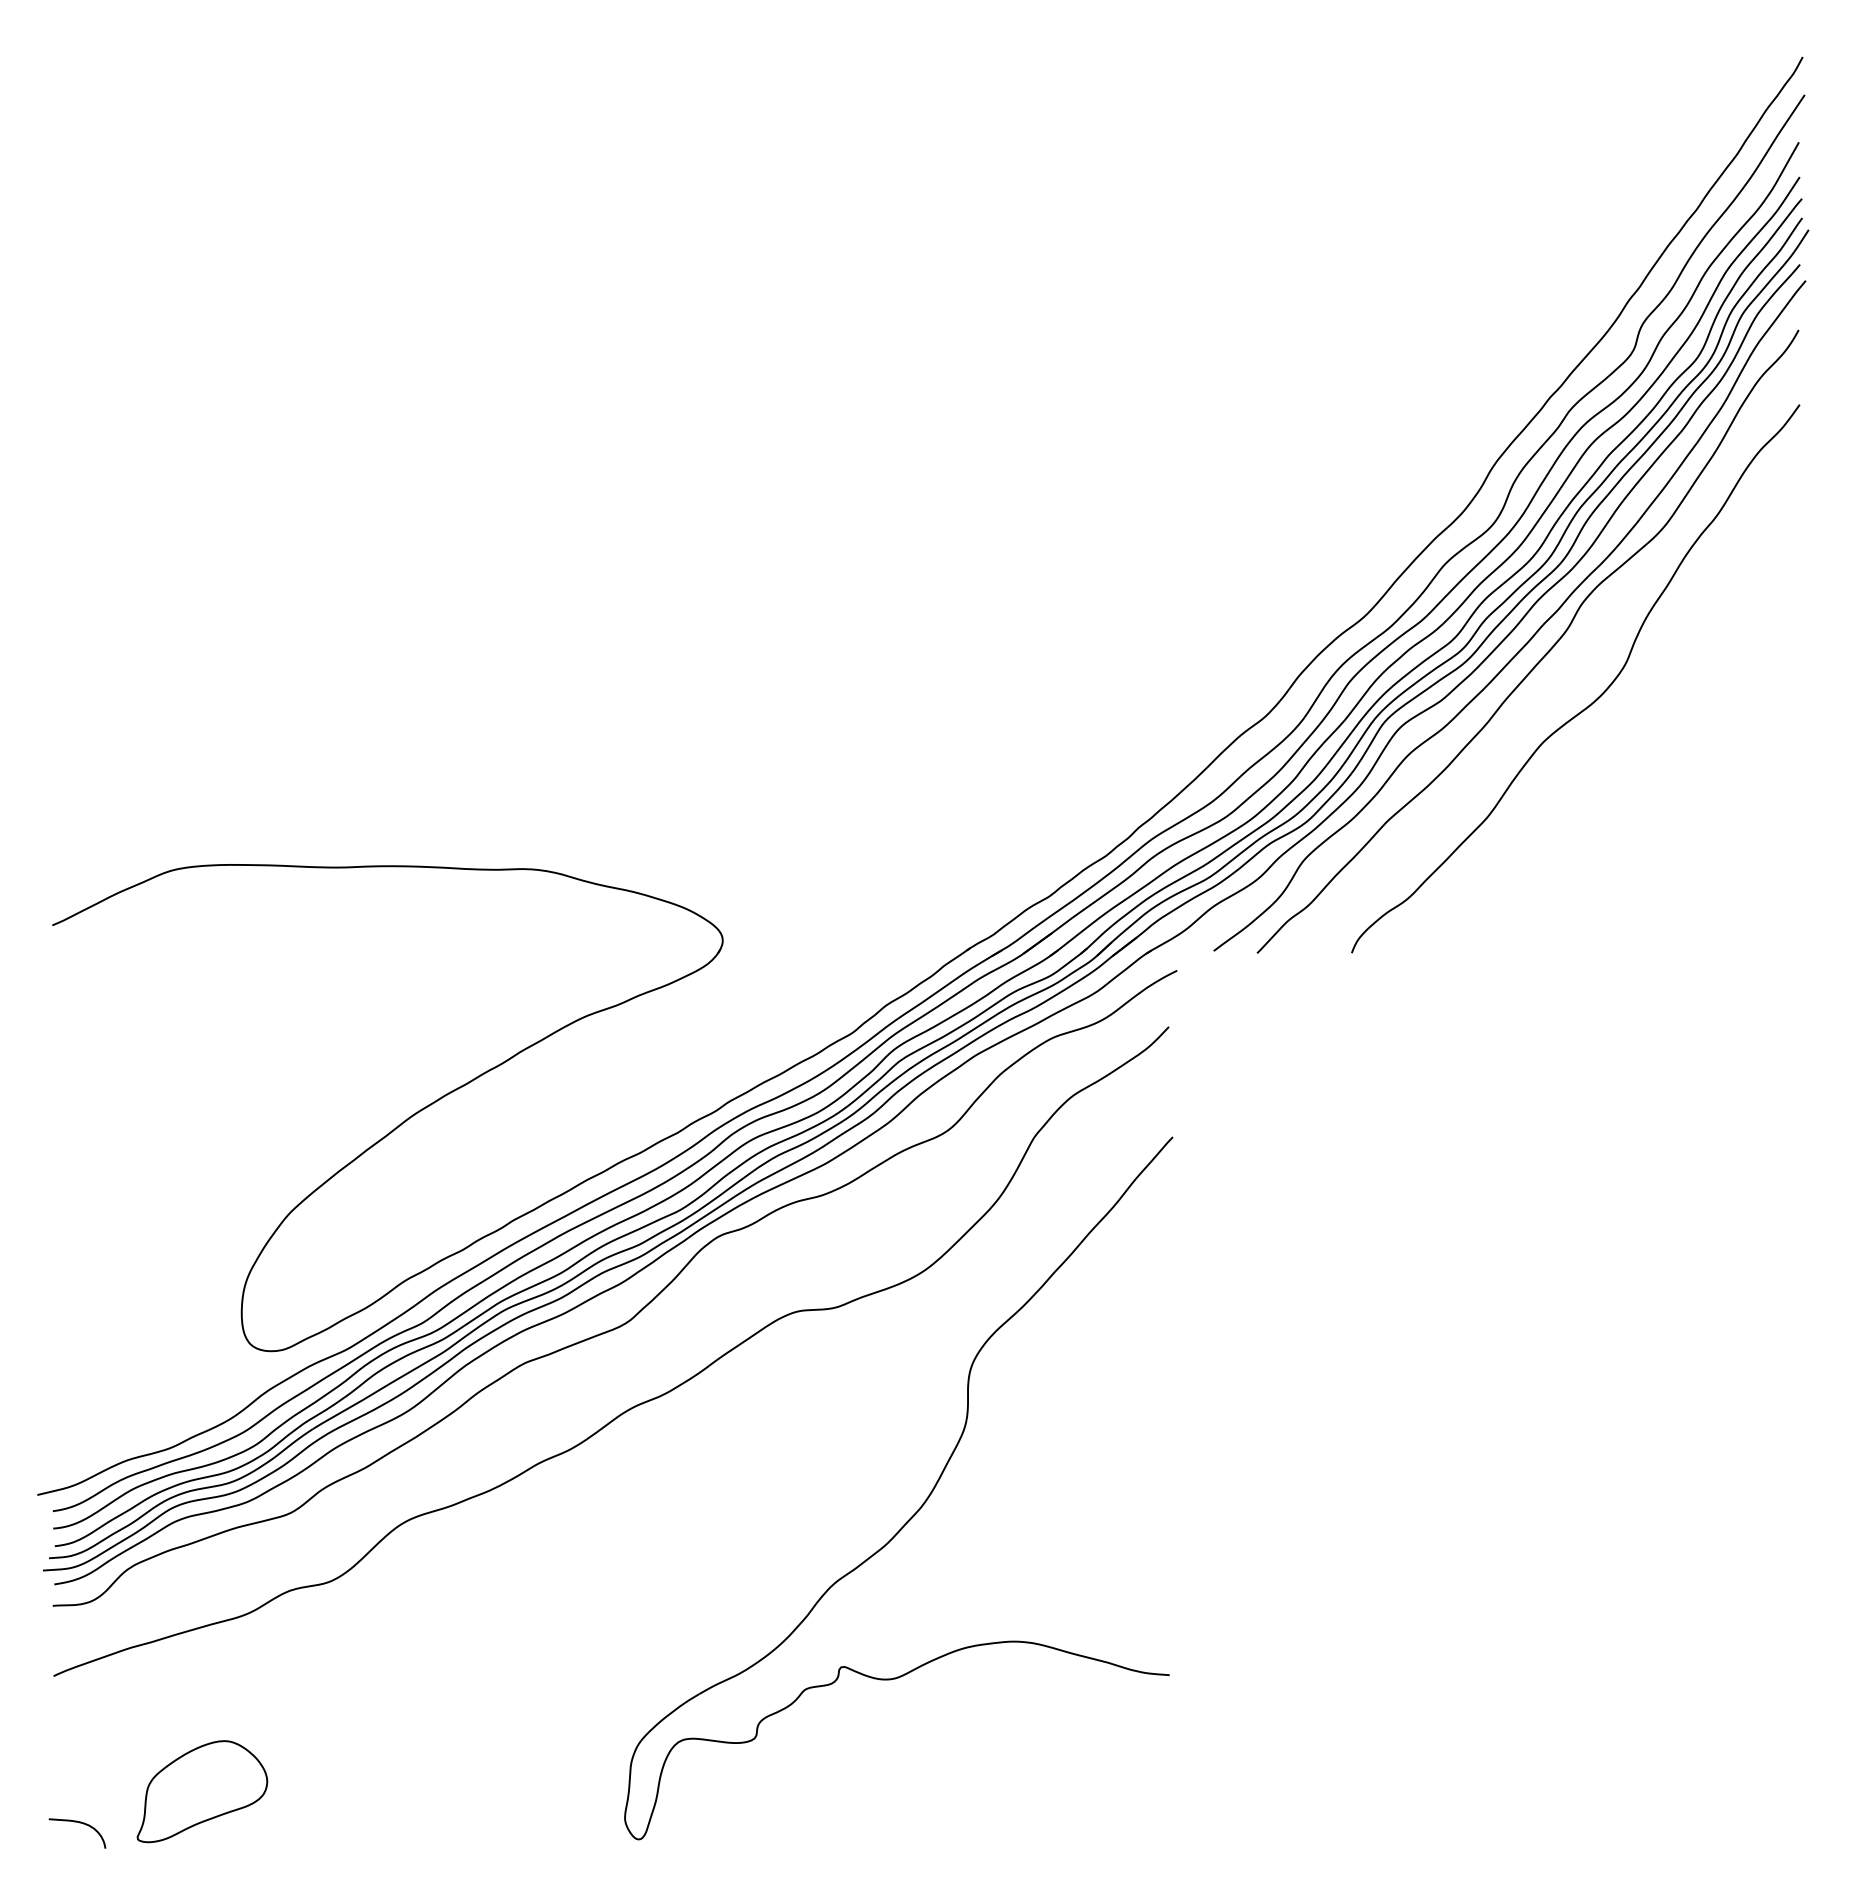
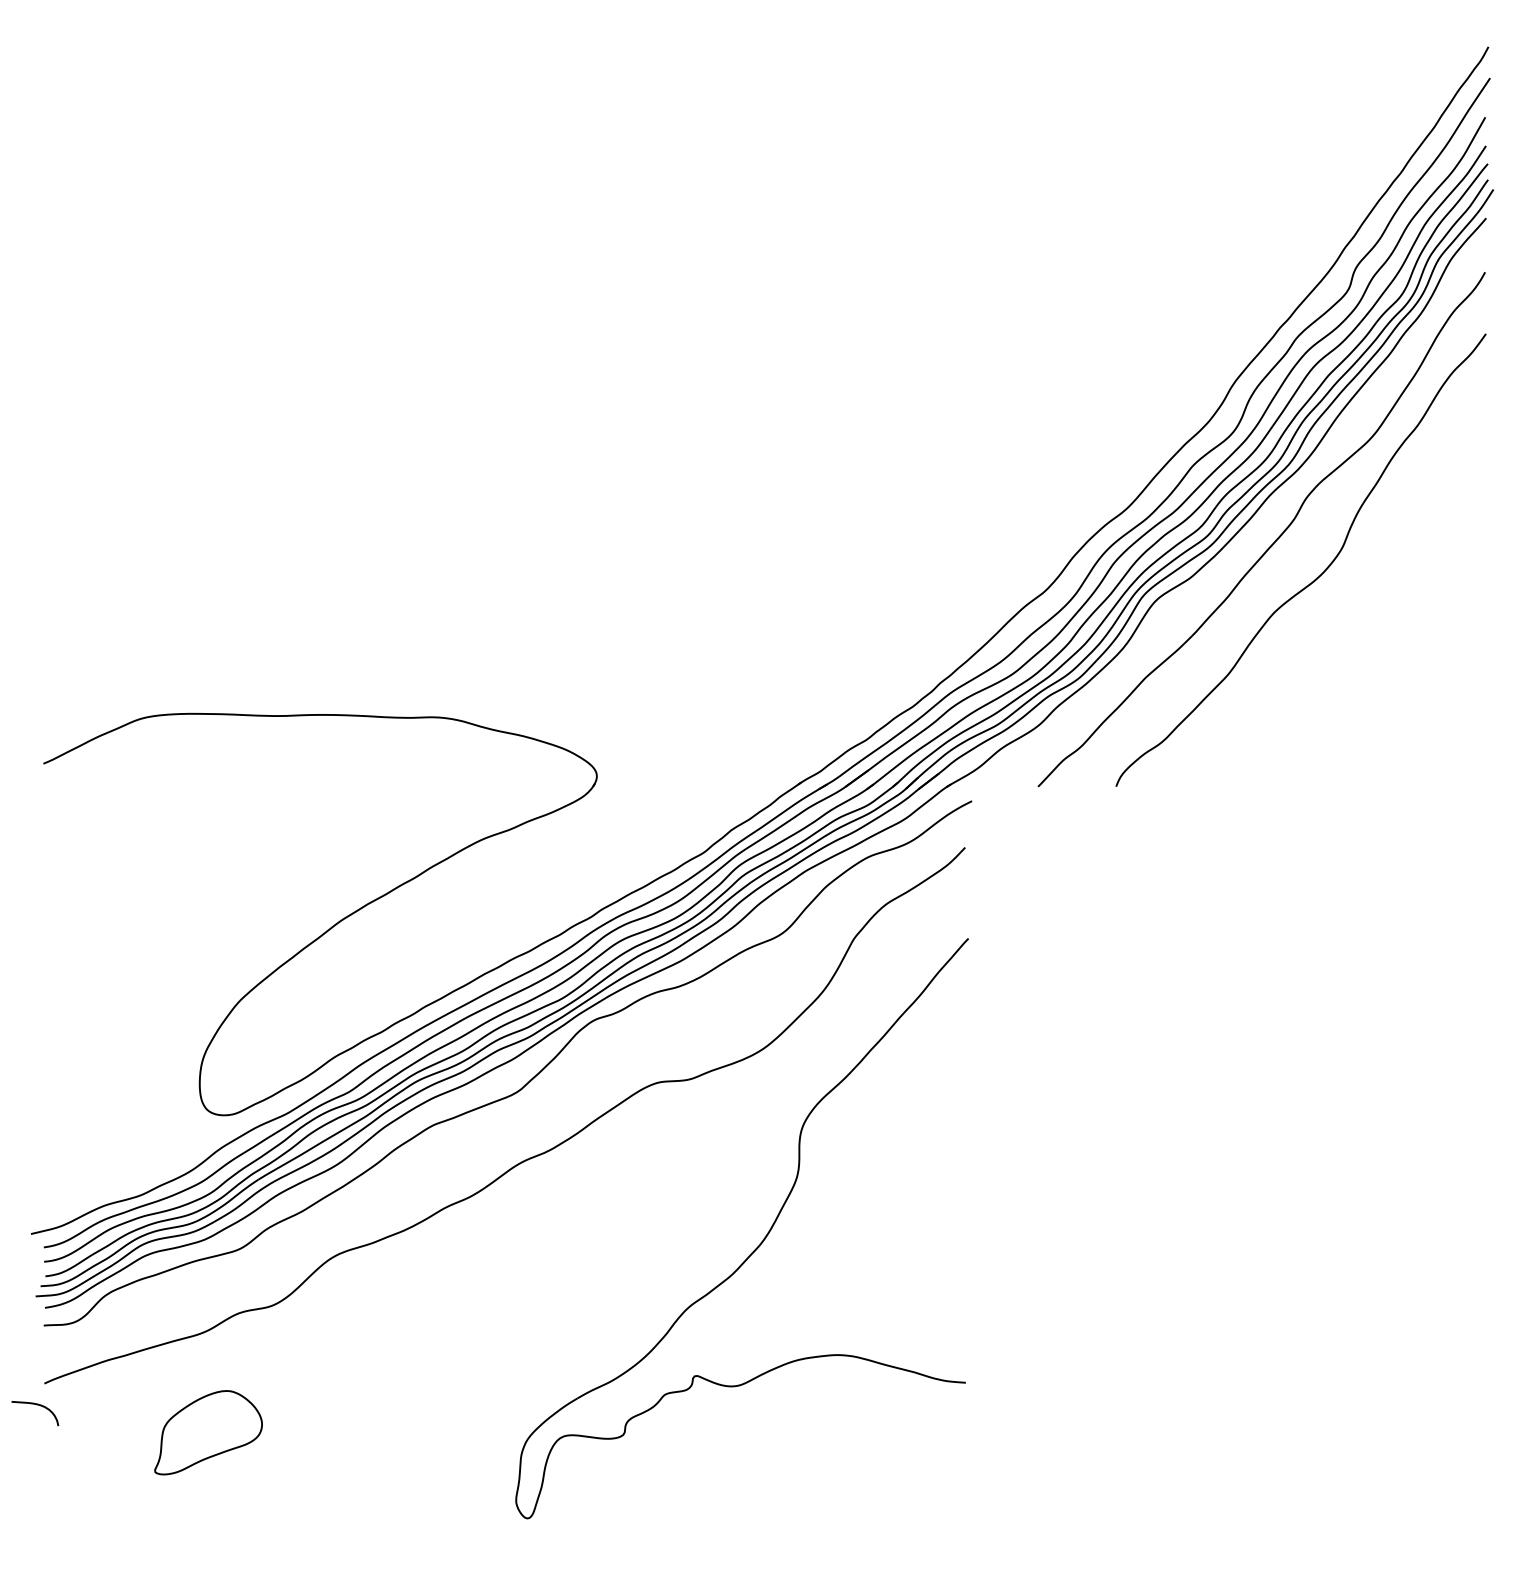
curve: (1531, 636) -> (1264, 525), removed
part: (202, 1791) -> (208, 1432), moved
curve: (79, 1823) -> (36, 1405), moved

